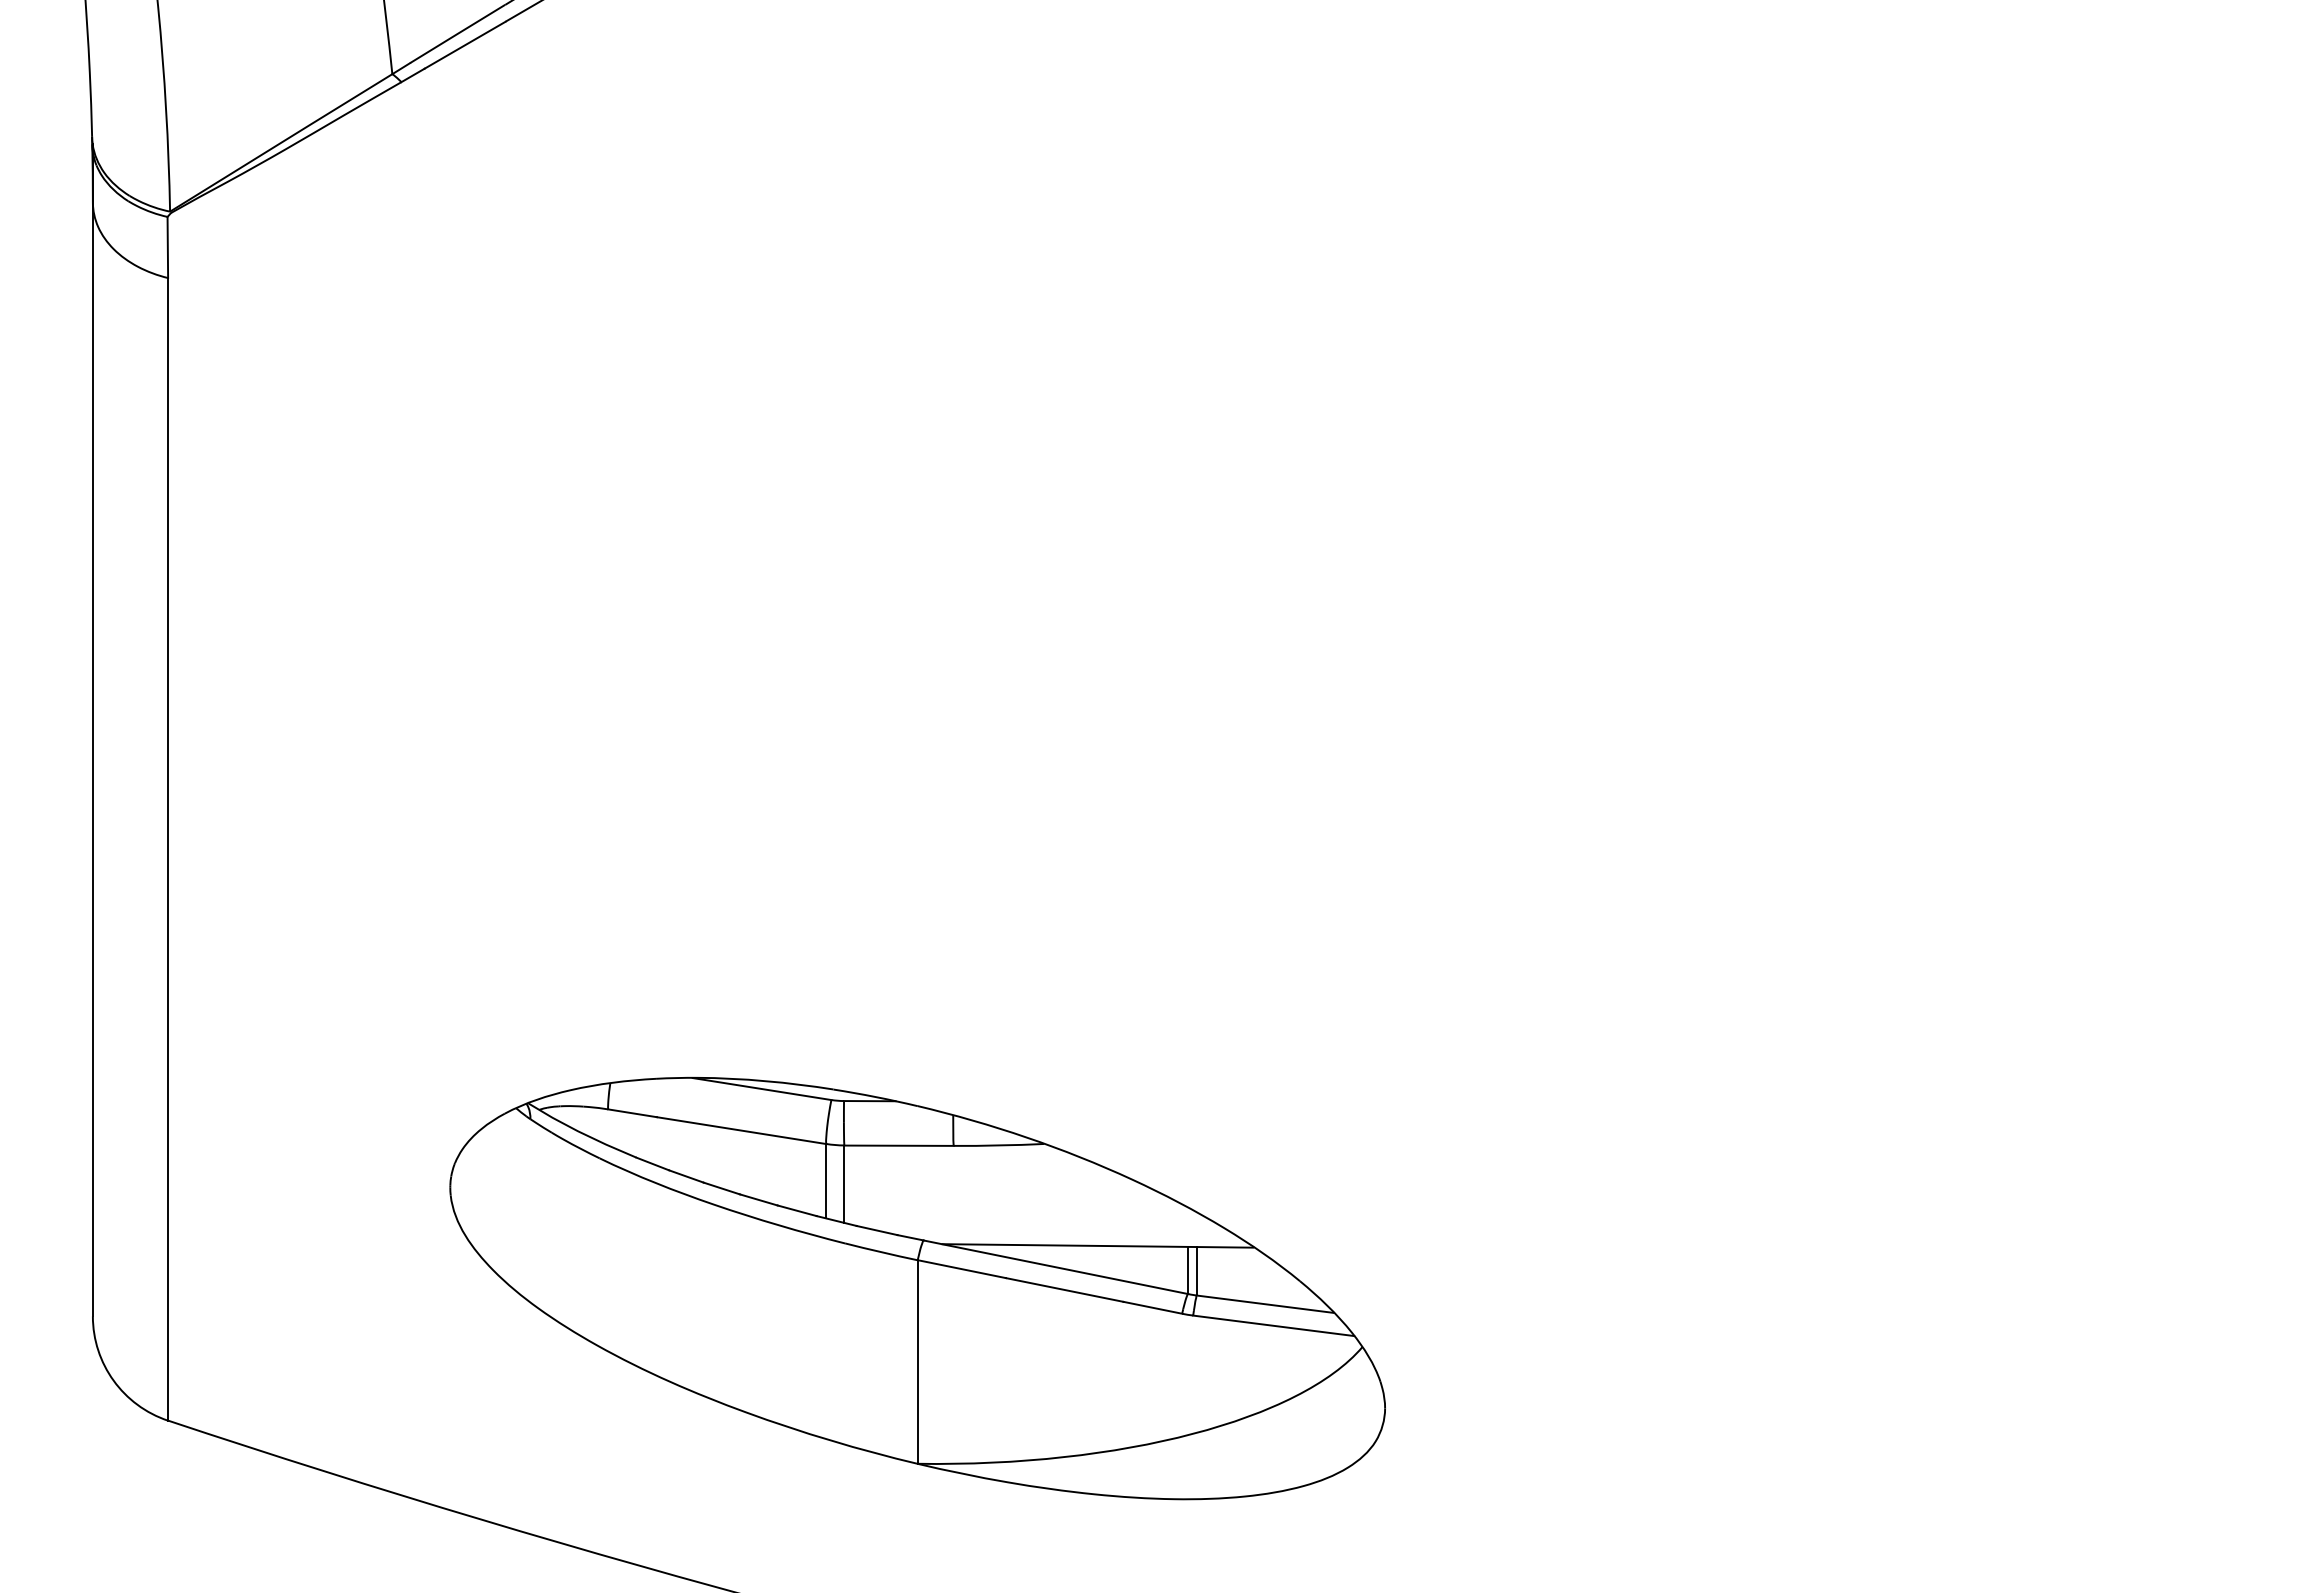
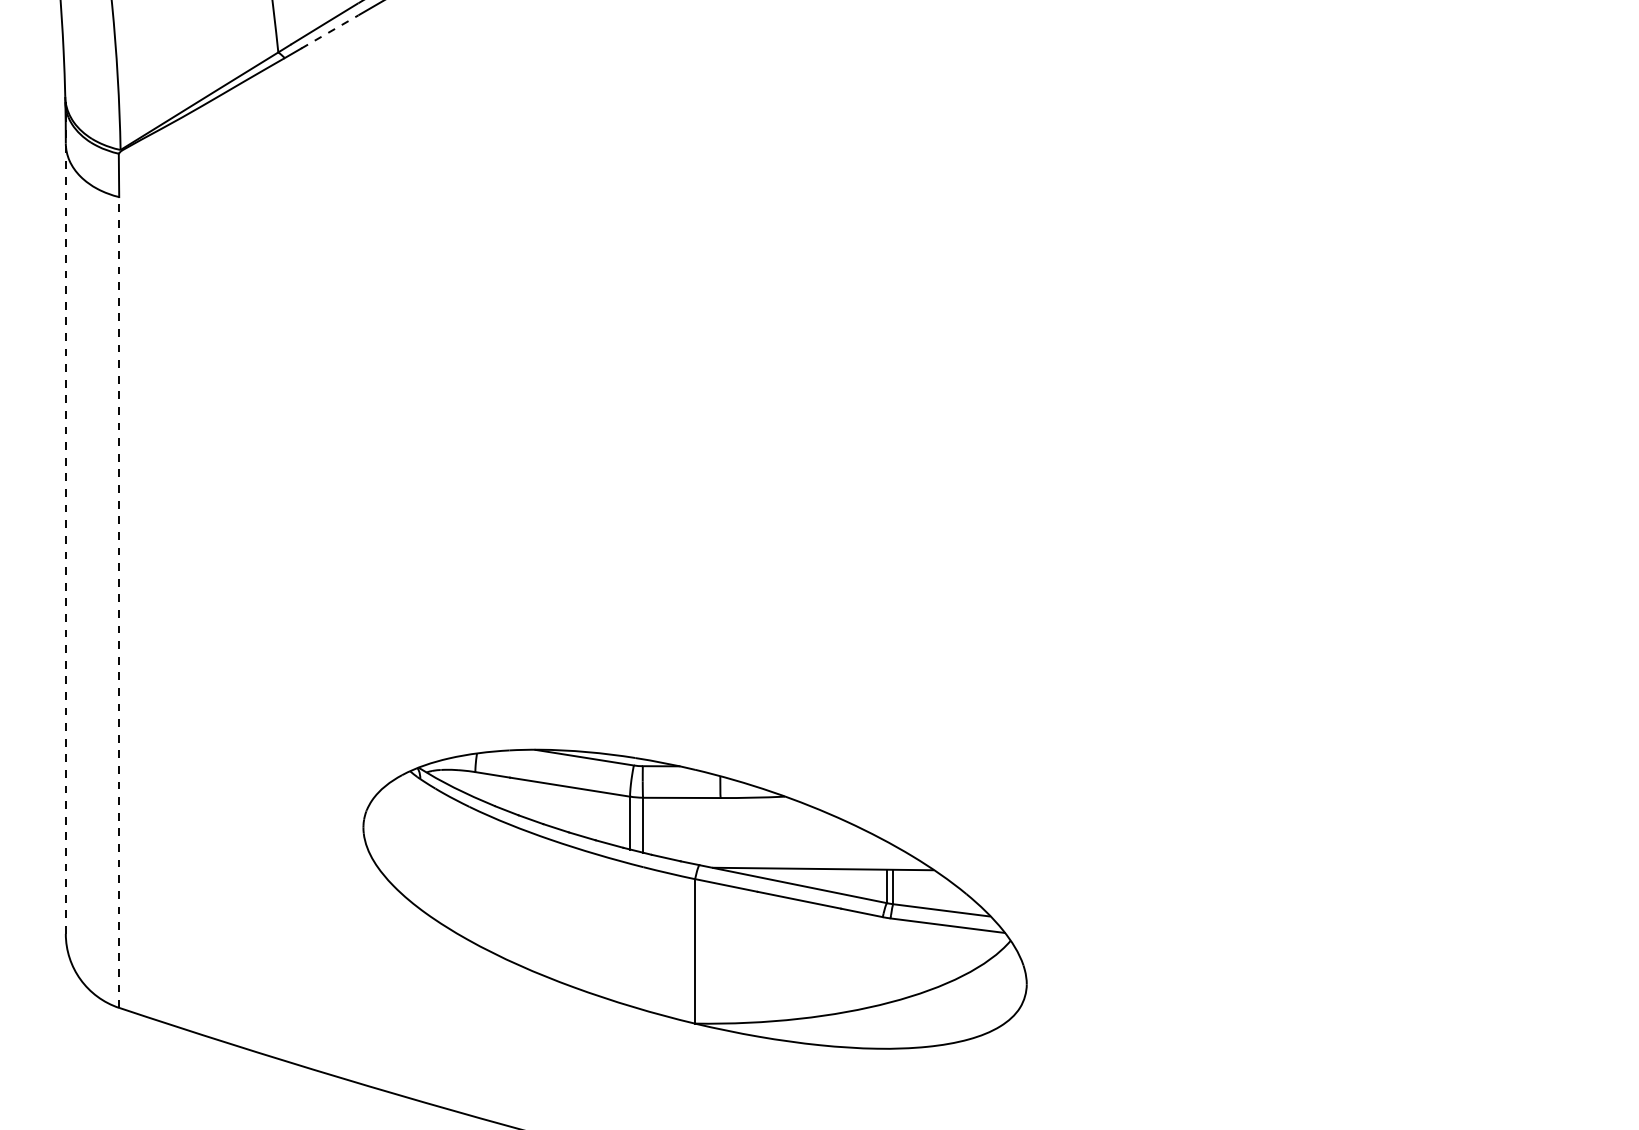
line: (465, 45) -> (330, 32), solid -> dashed
line: (92, 729) -> (65, 517), solid -> dashed
line: (168, 848) -> (119, 601), solid -> dashed
part: (917, 1288) -> (694, 899), moved

